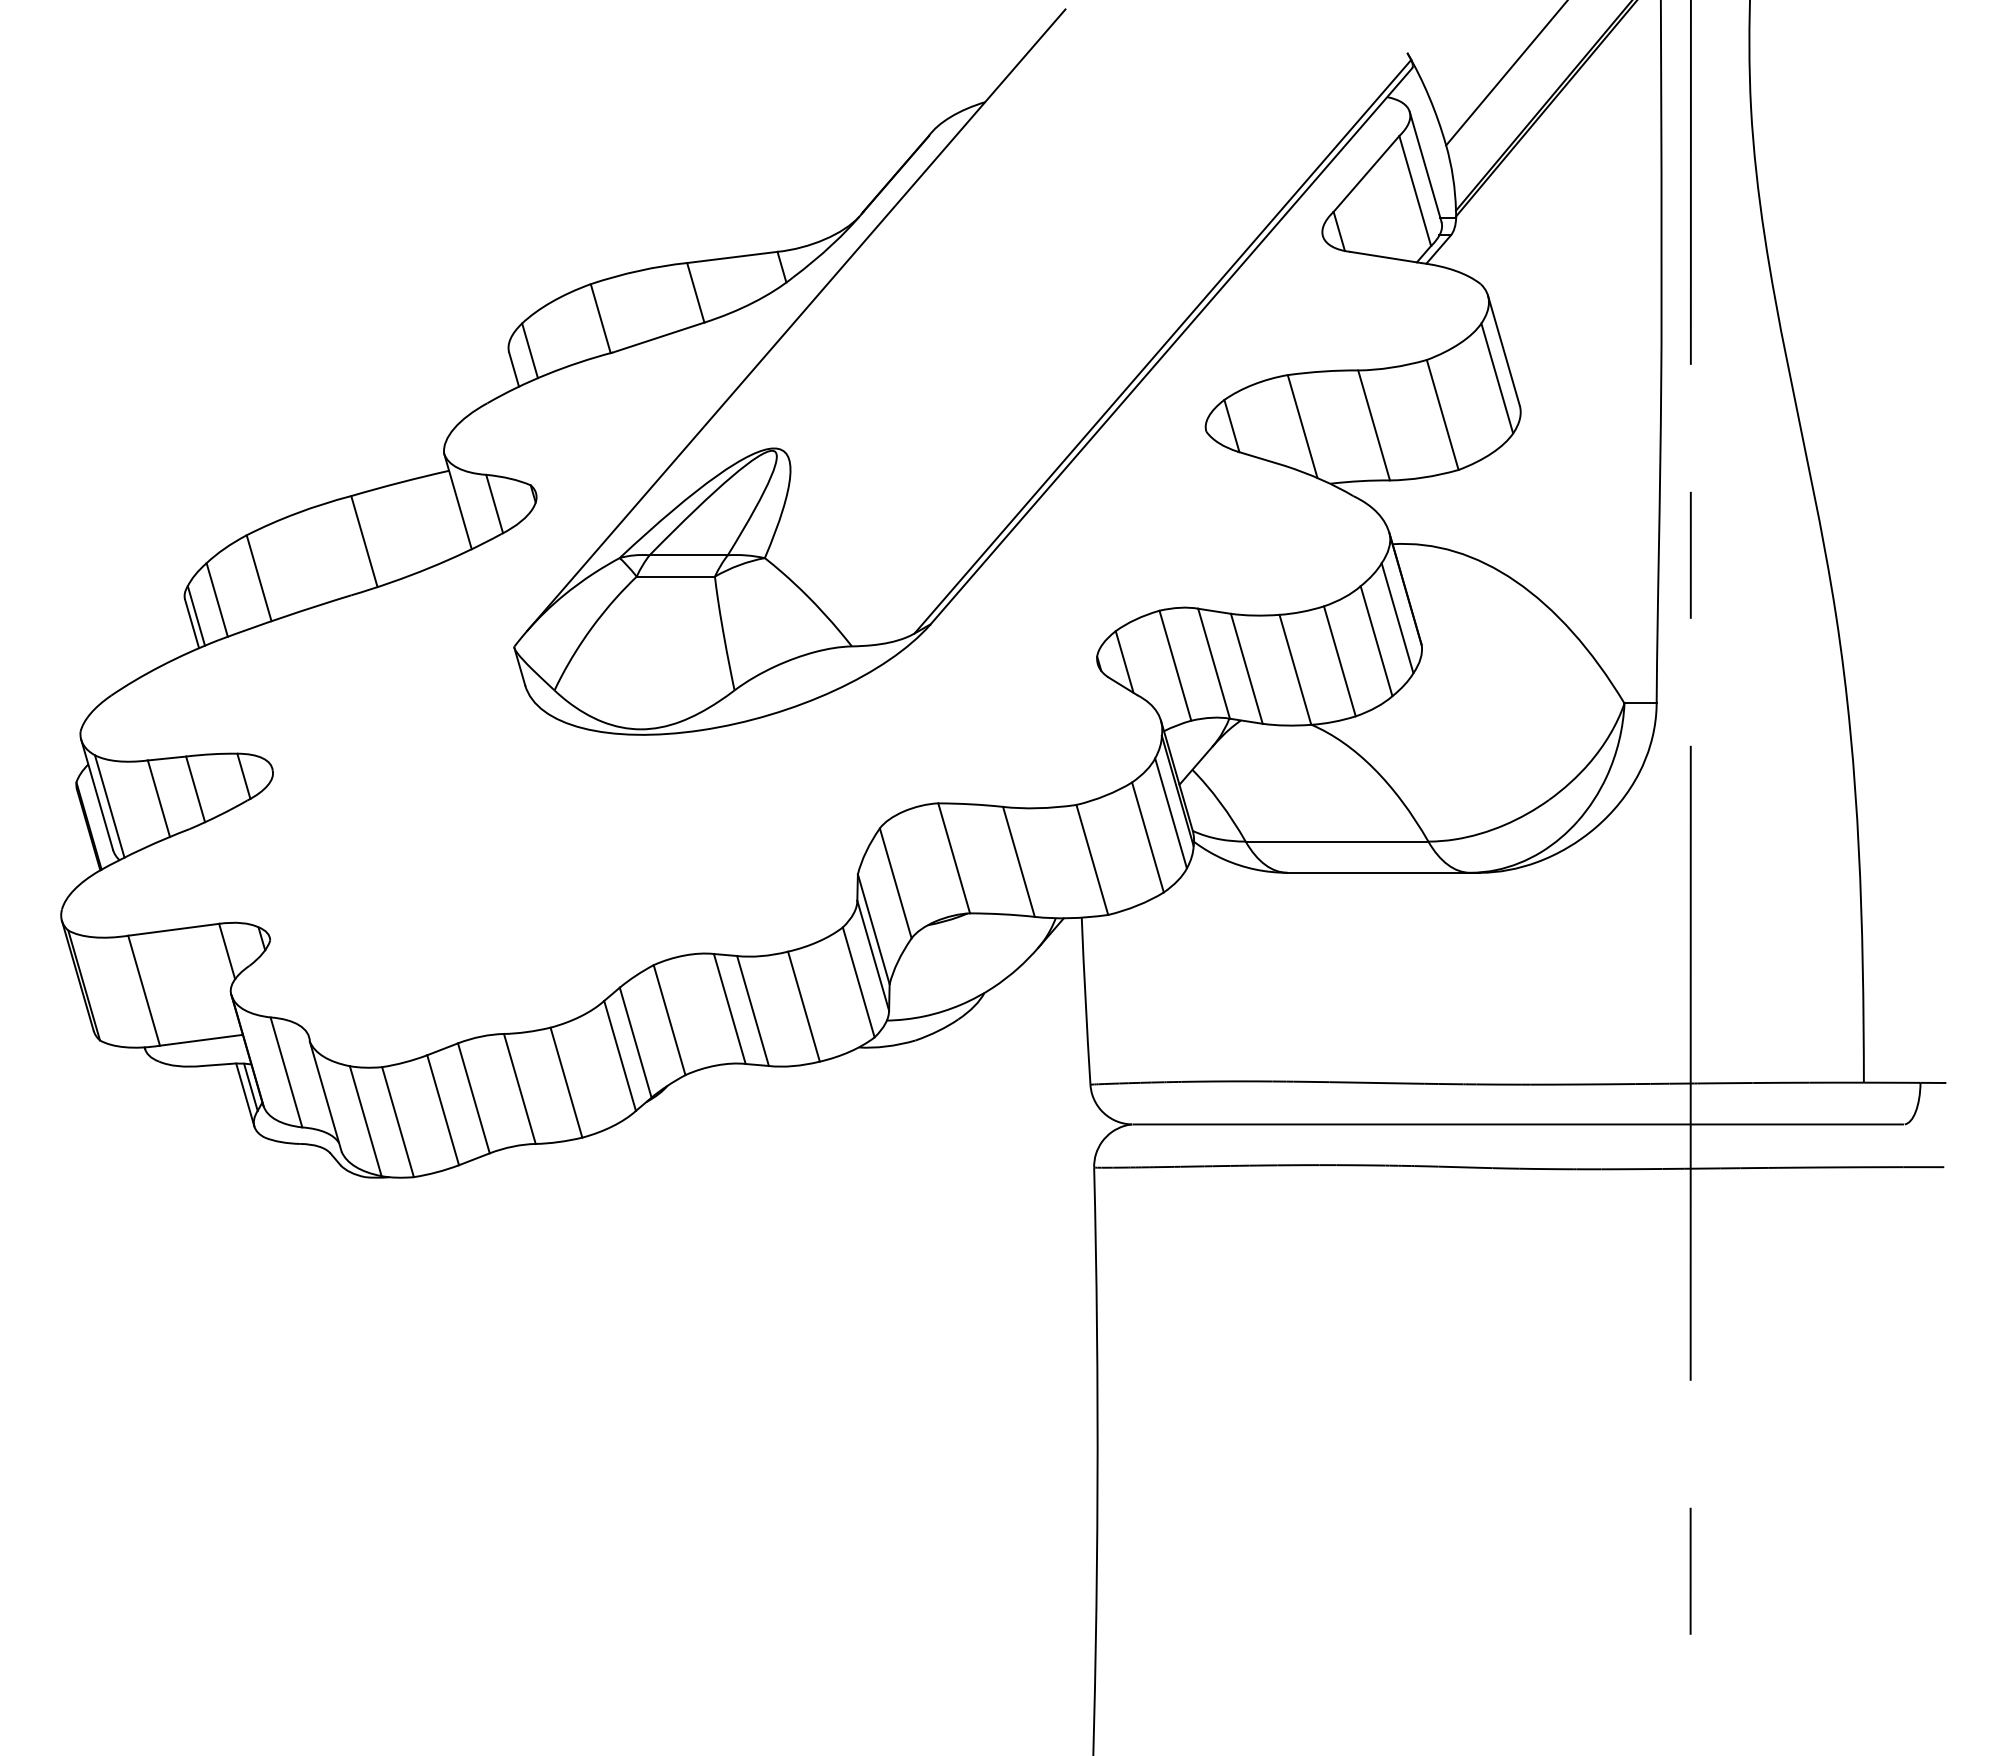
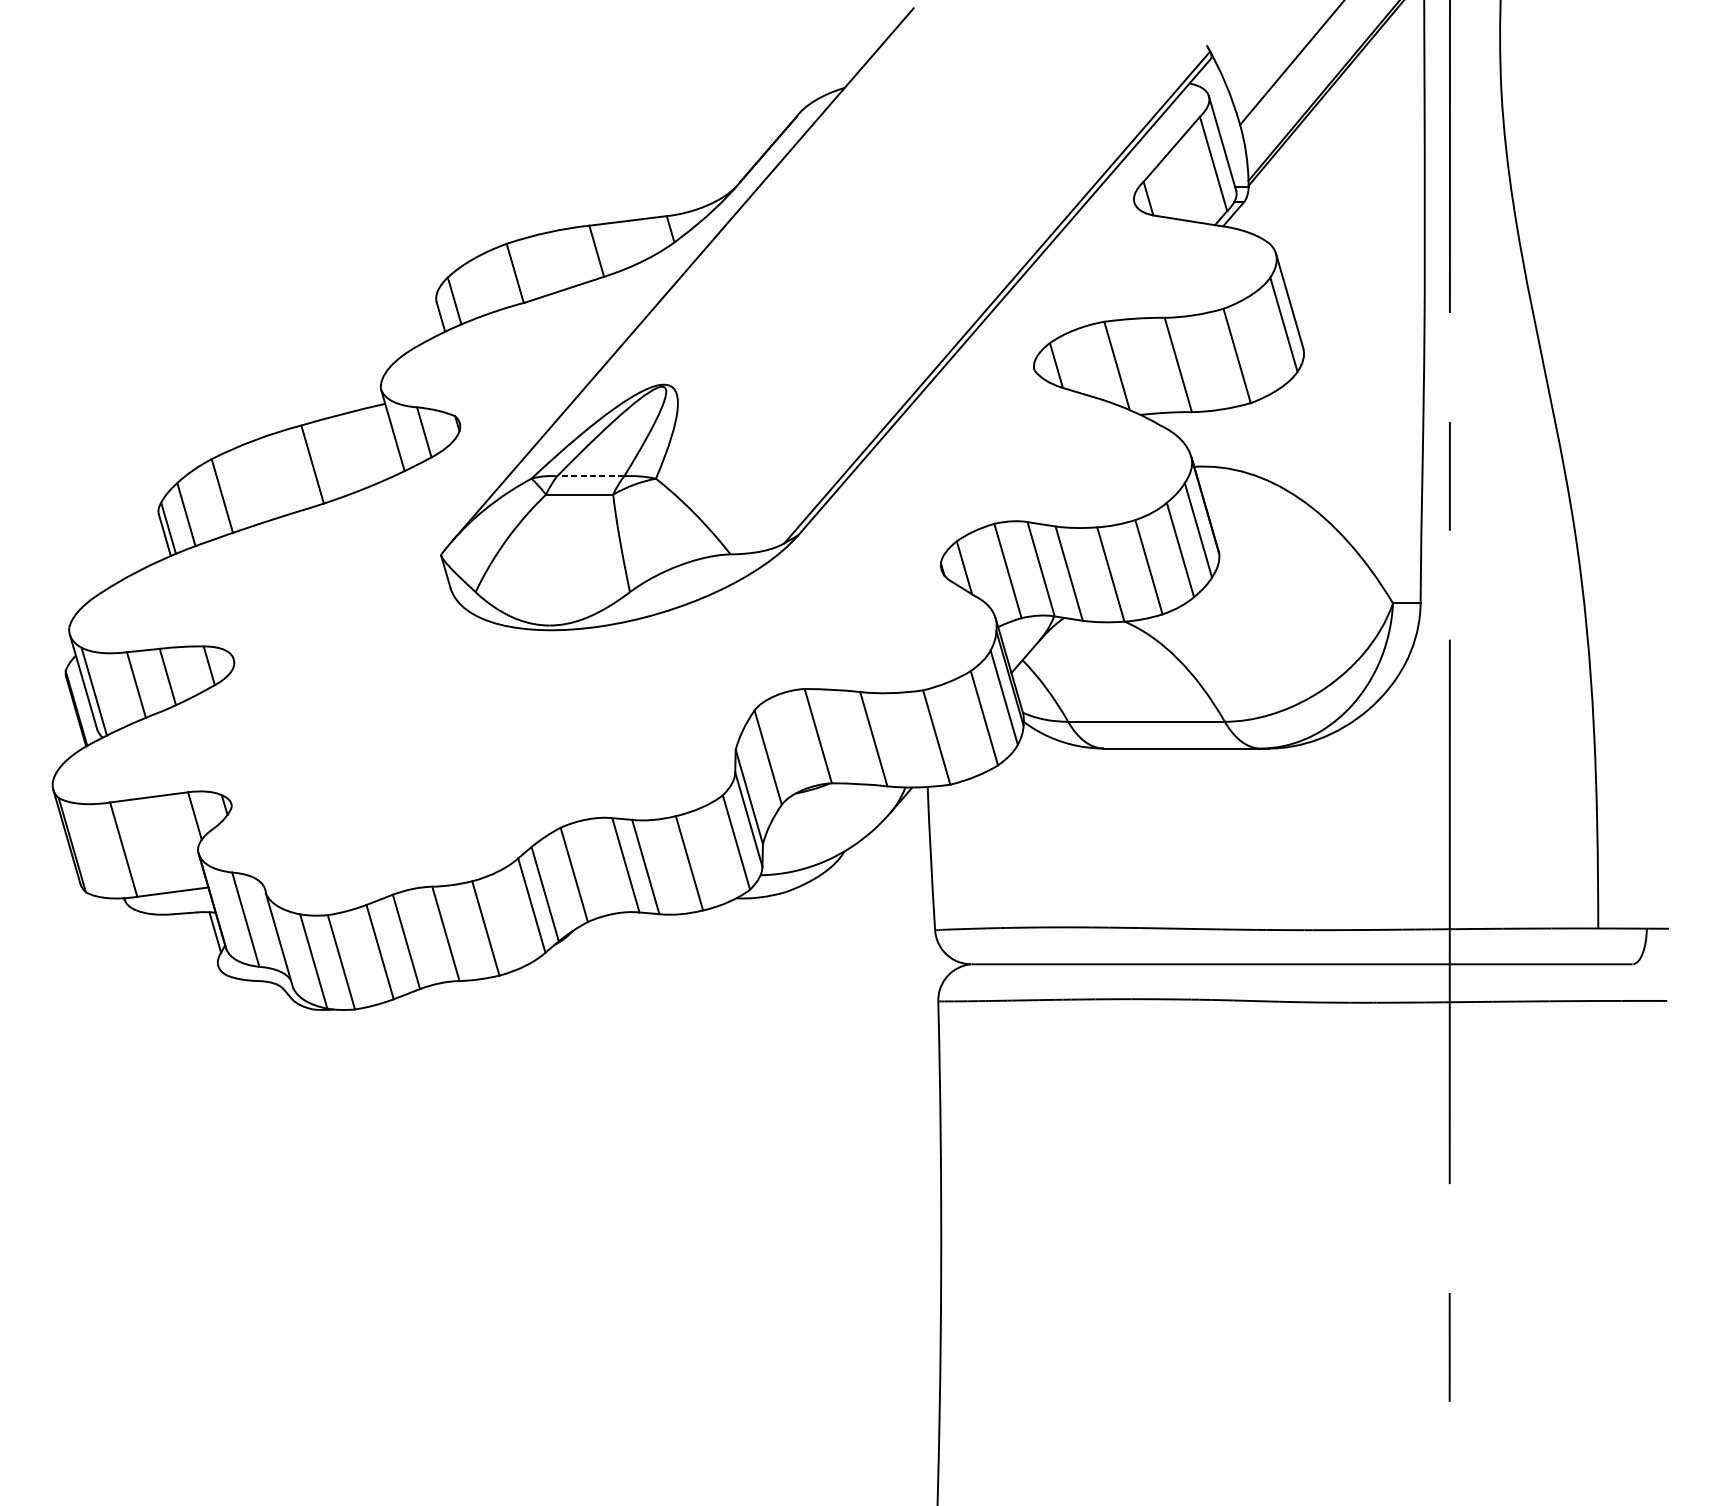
line: (688, 555) -> (590, 476), solid -> dashed
line: (245, 1094) -> (210, 938), removed

